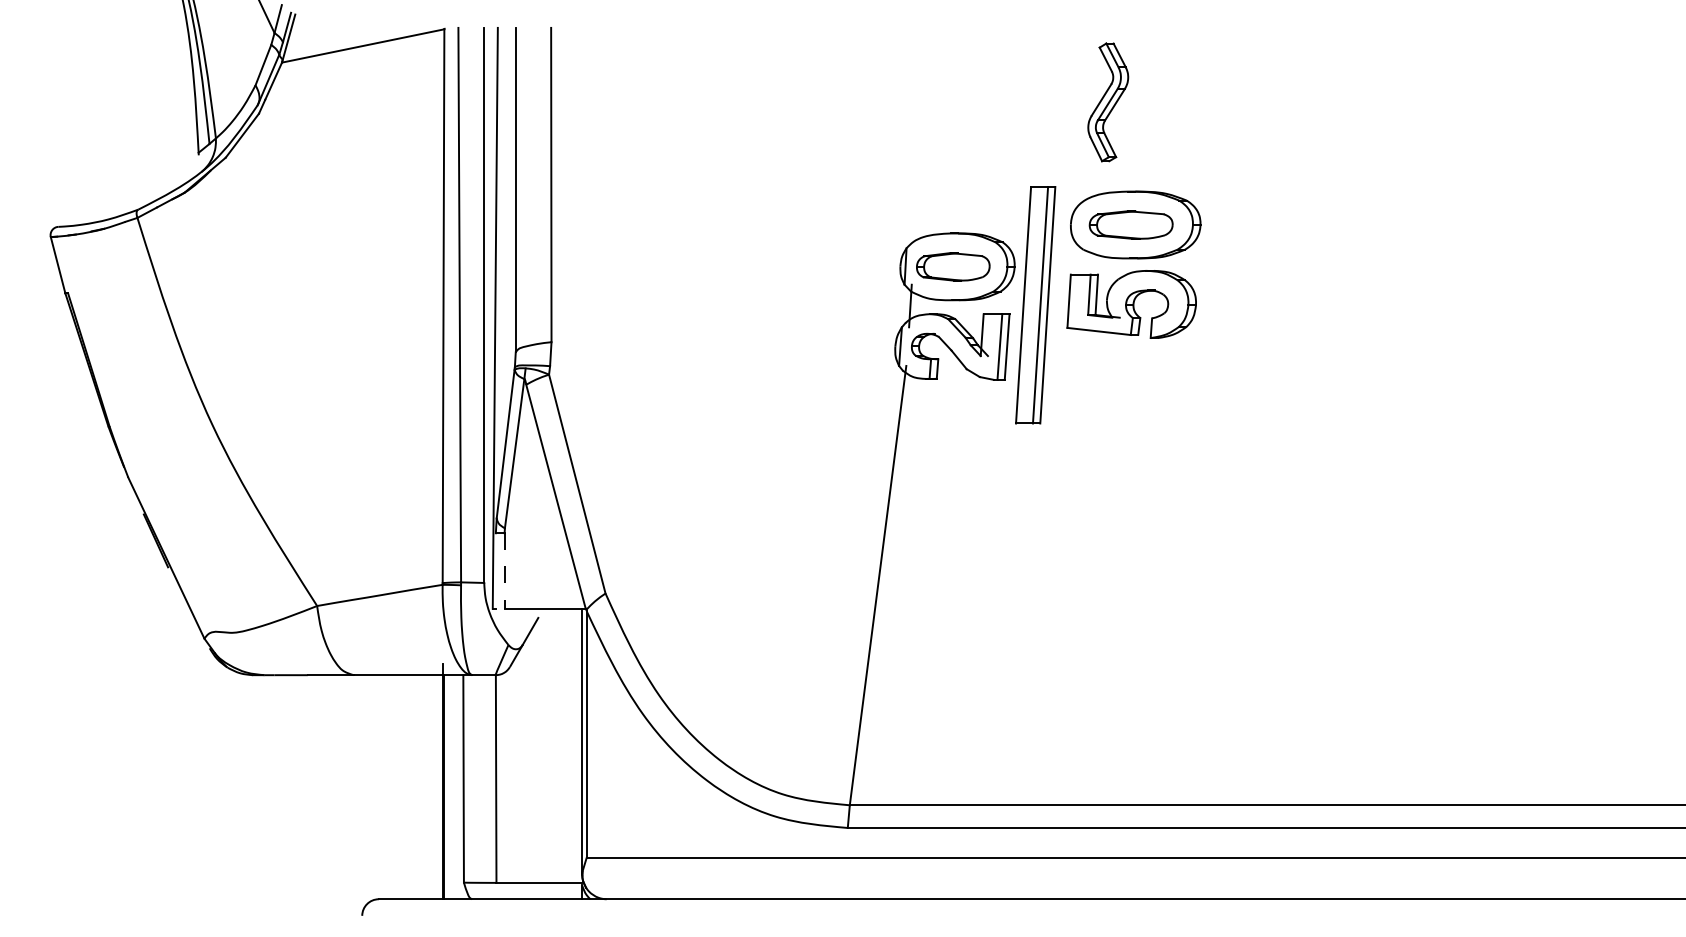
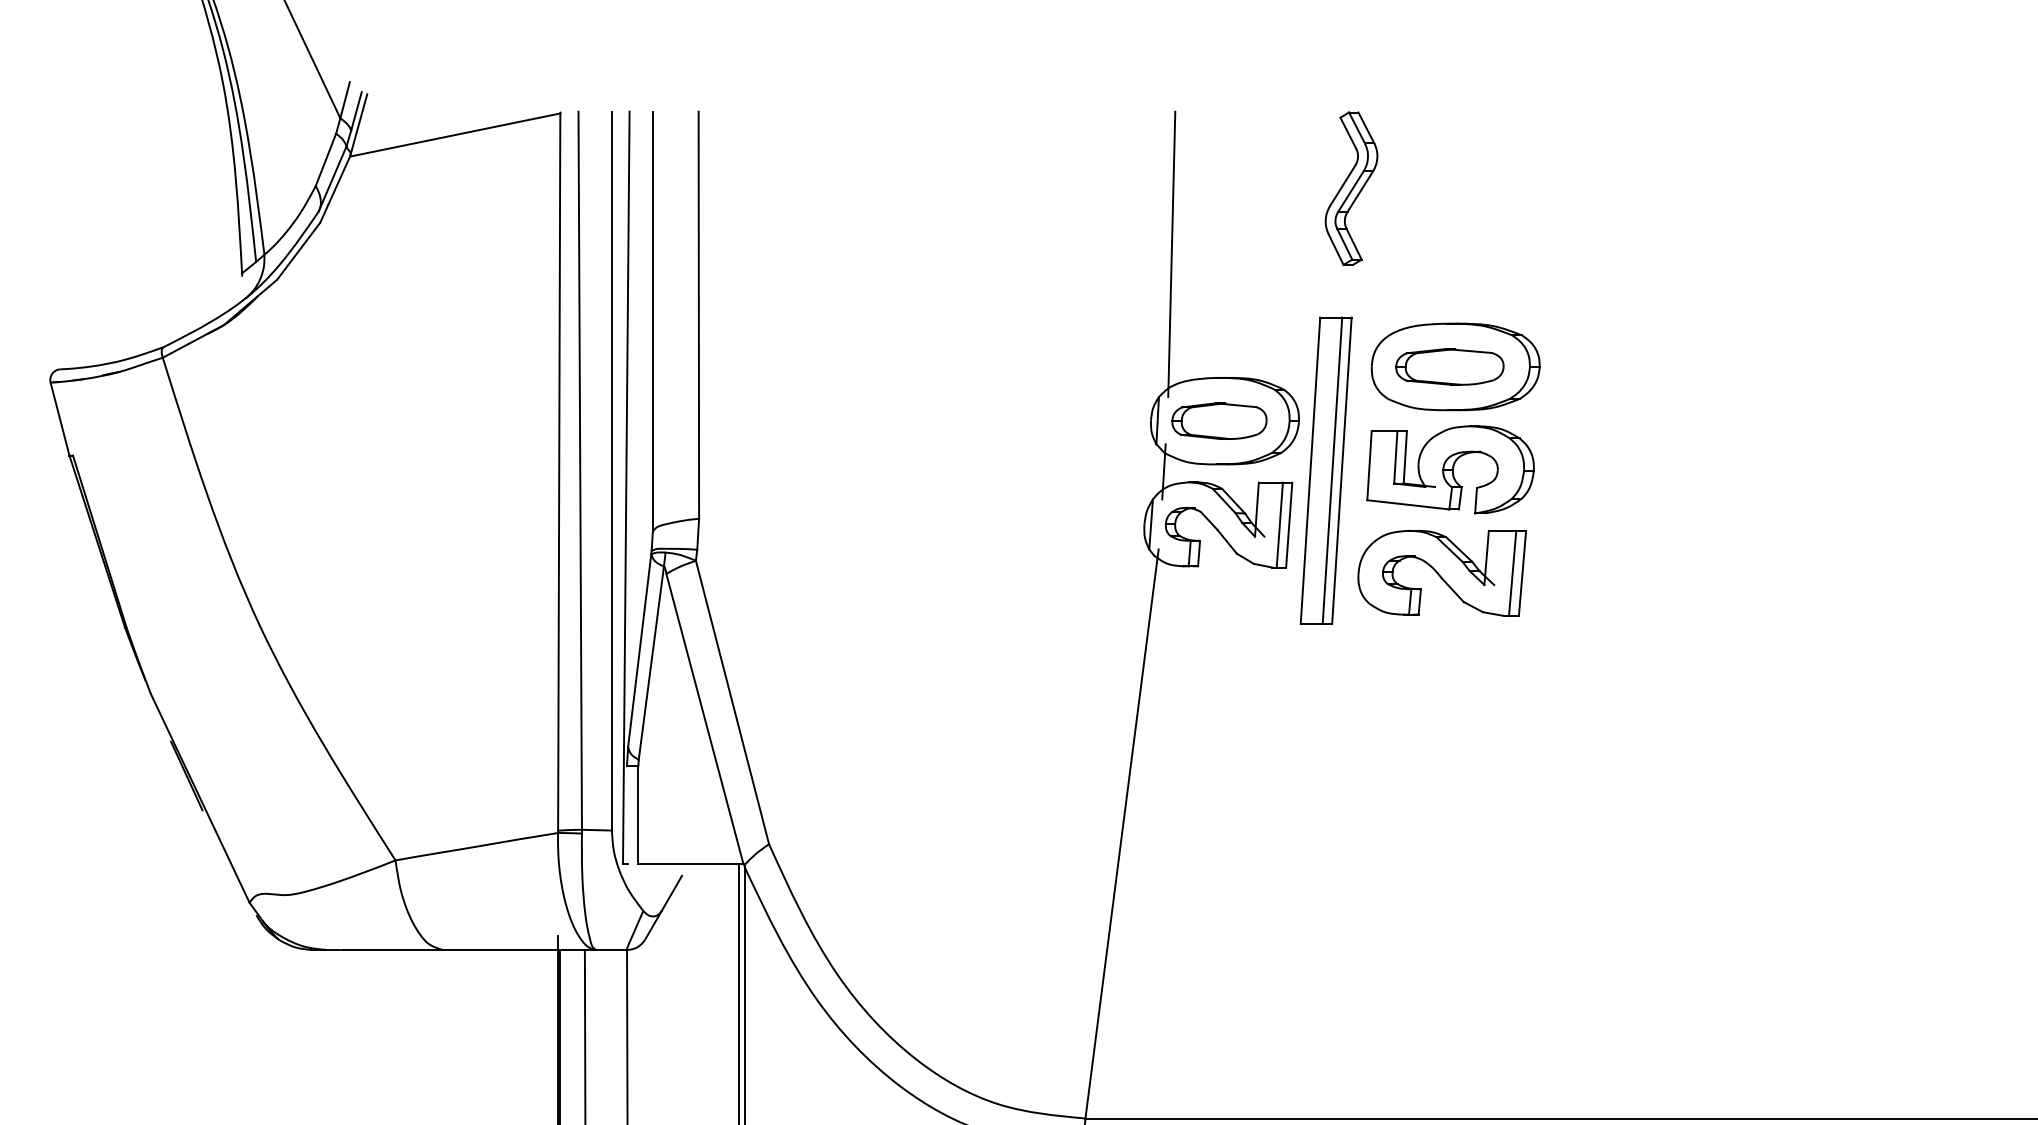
part: (1108, 102) -> (1351, 188), moved
line: (916, 137) -> (1171, 253), added
part: (1124, 384) -> (1441, 573), added
line: (504, 571) -> (638, 815), dashed -> solid

